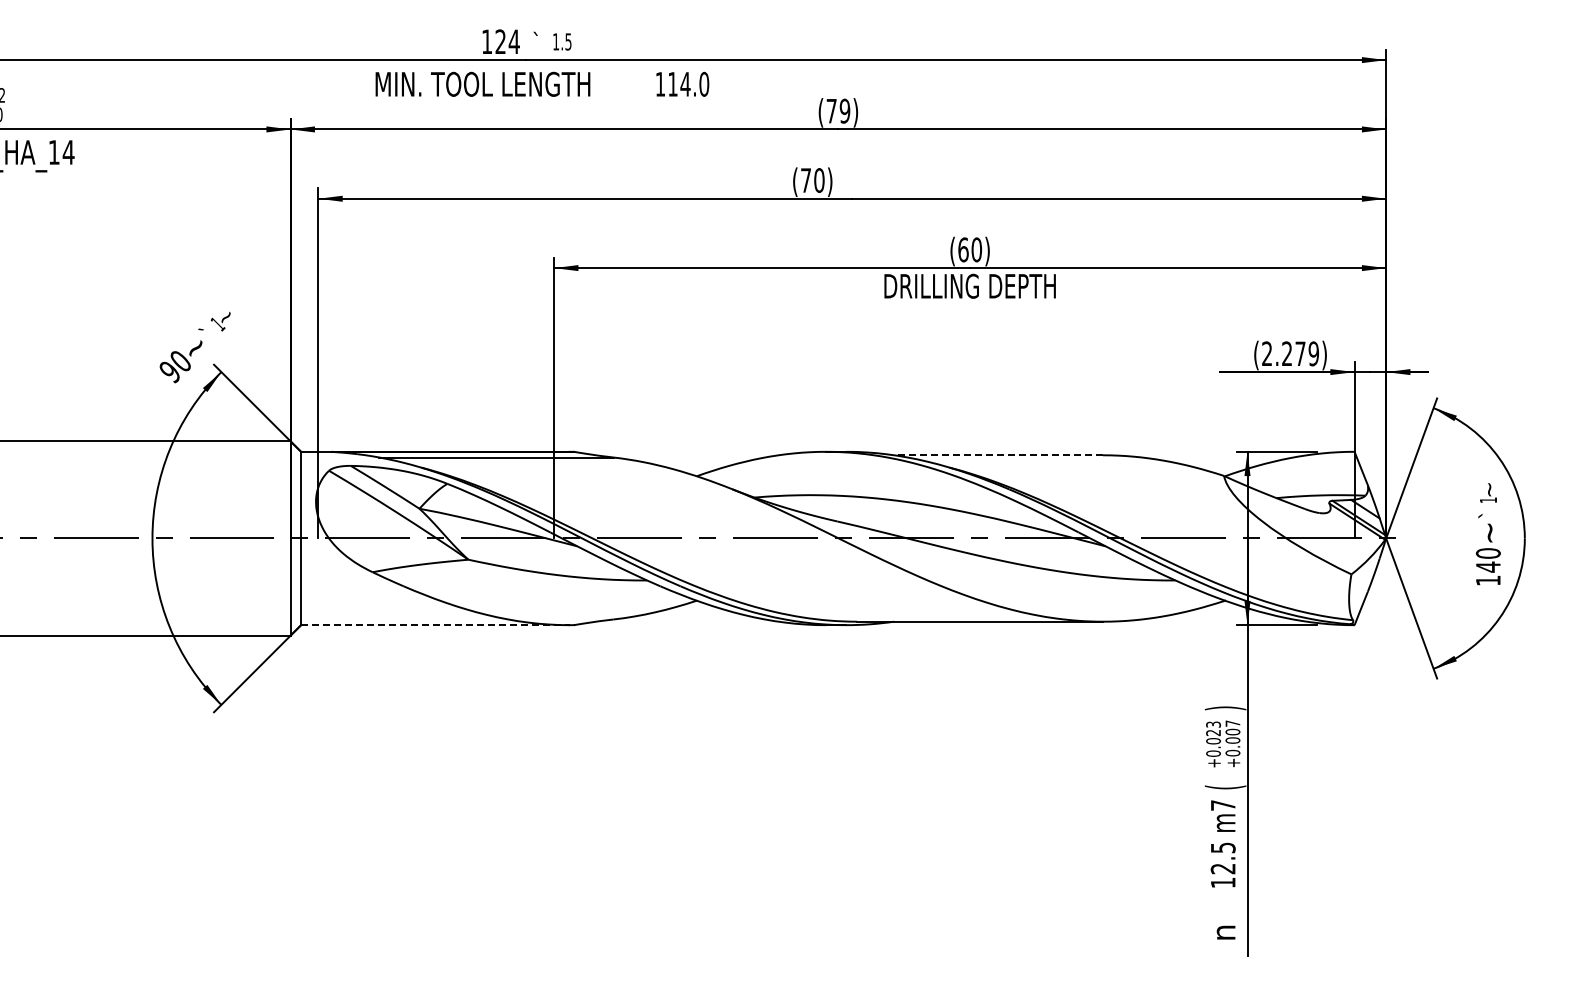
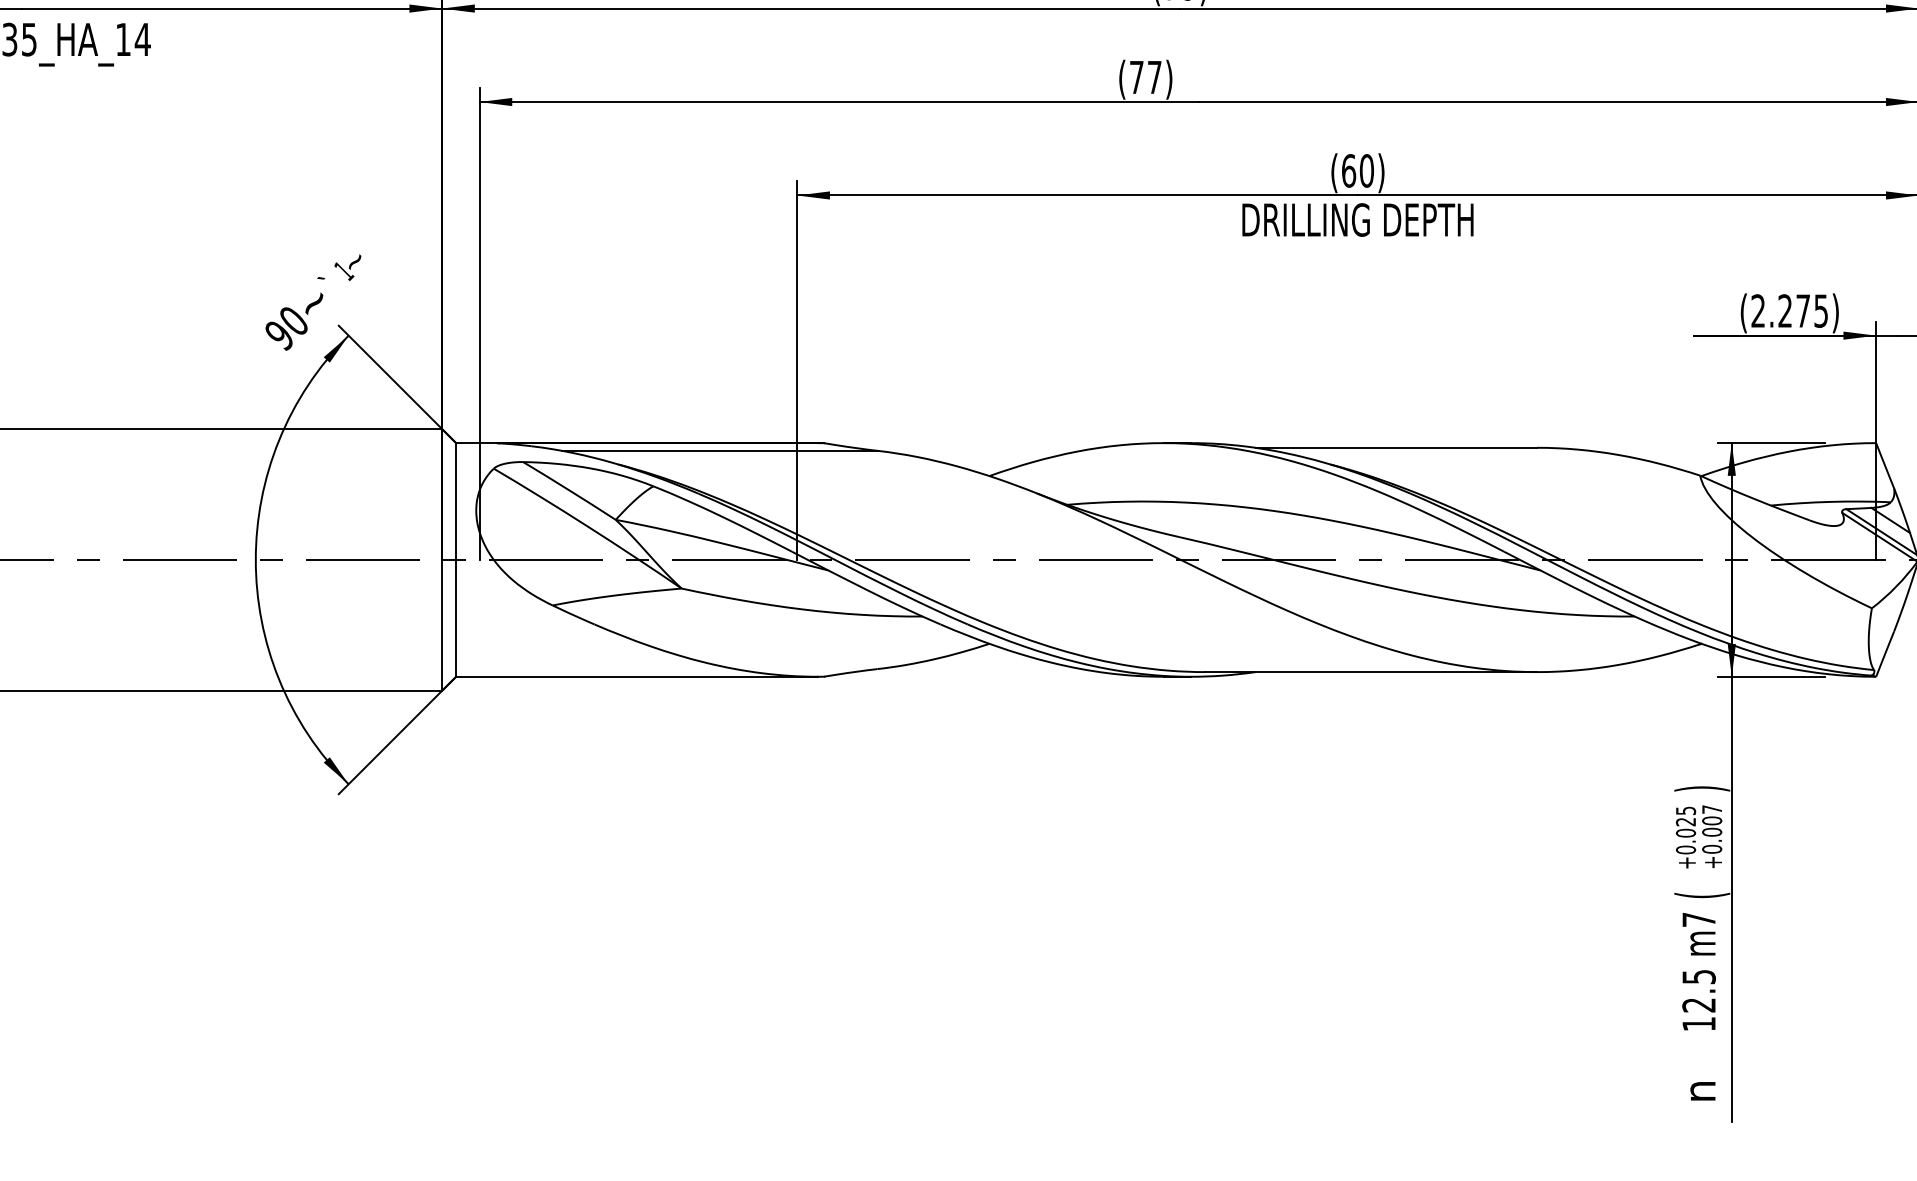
text: (819, 180) -> (1154, 77), (70) -> (77)
text: (1313, 353) -> (1820, 310), (2.279) -> (2.275)
line: (998, 455) -> (1396, 448), dashed -> solid
line: (435, 625) -> (637, 677), dashed -> solid
text: (1212, 724) -> (1684, 810), +0.023 -> +0.025

